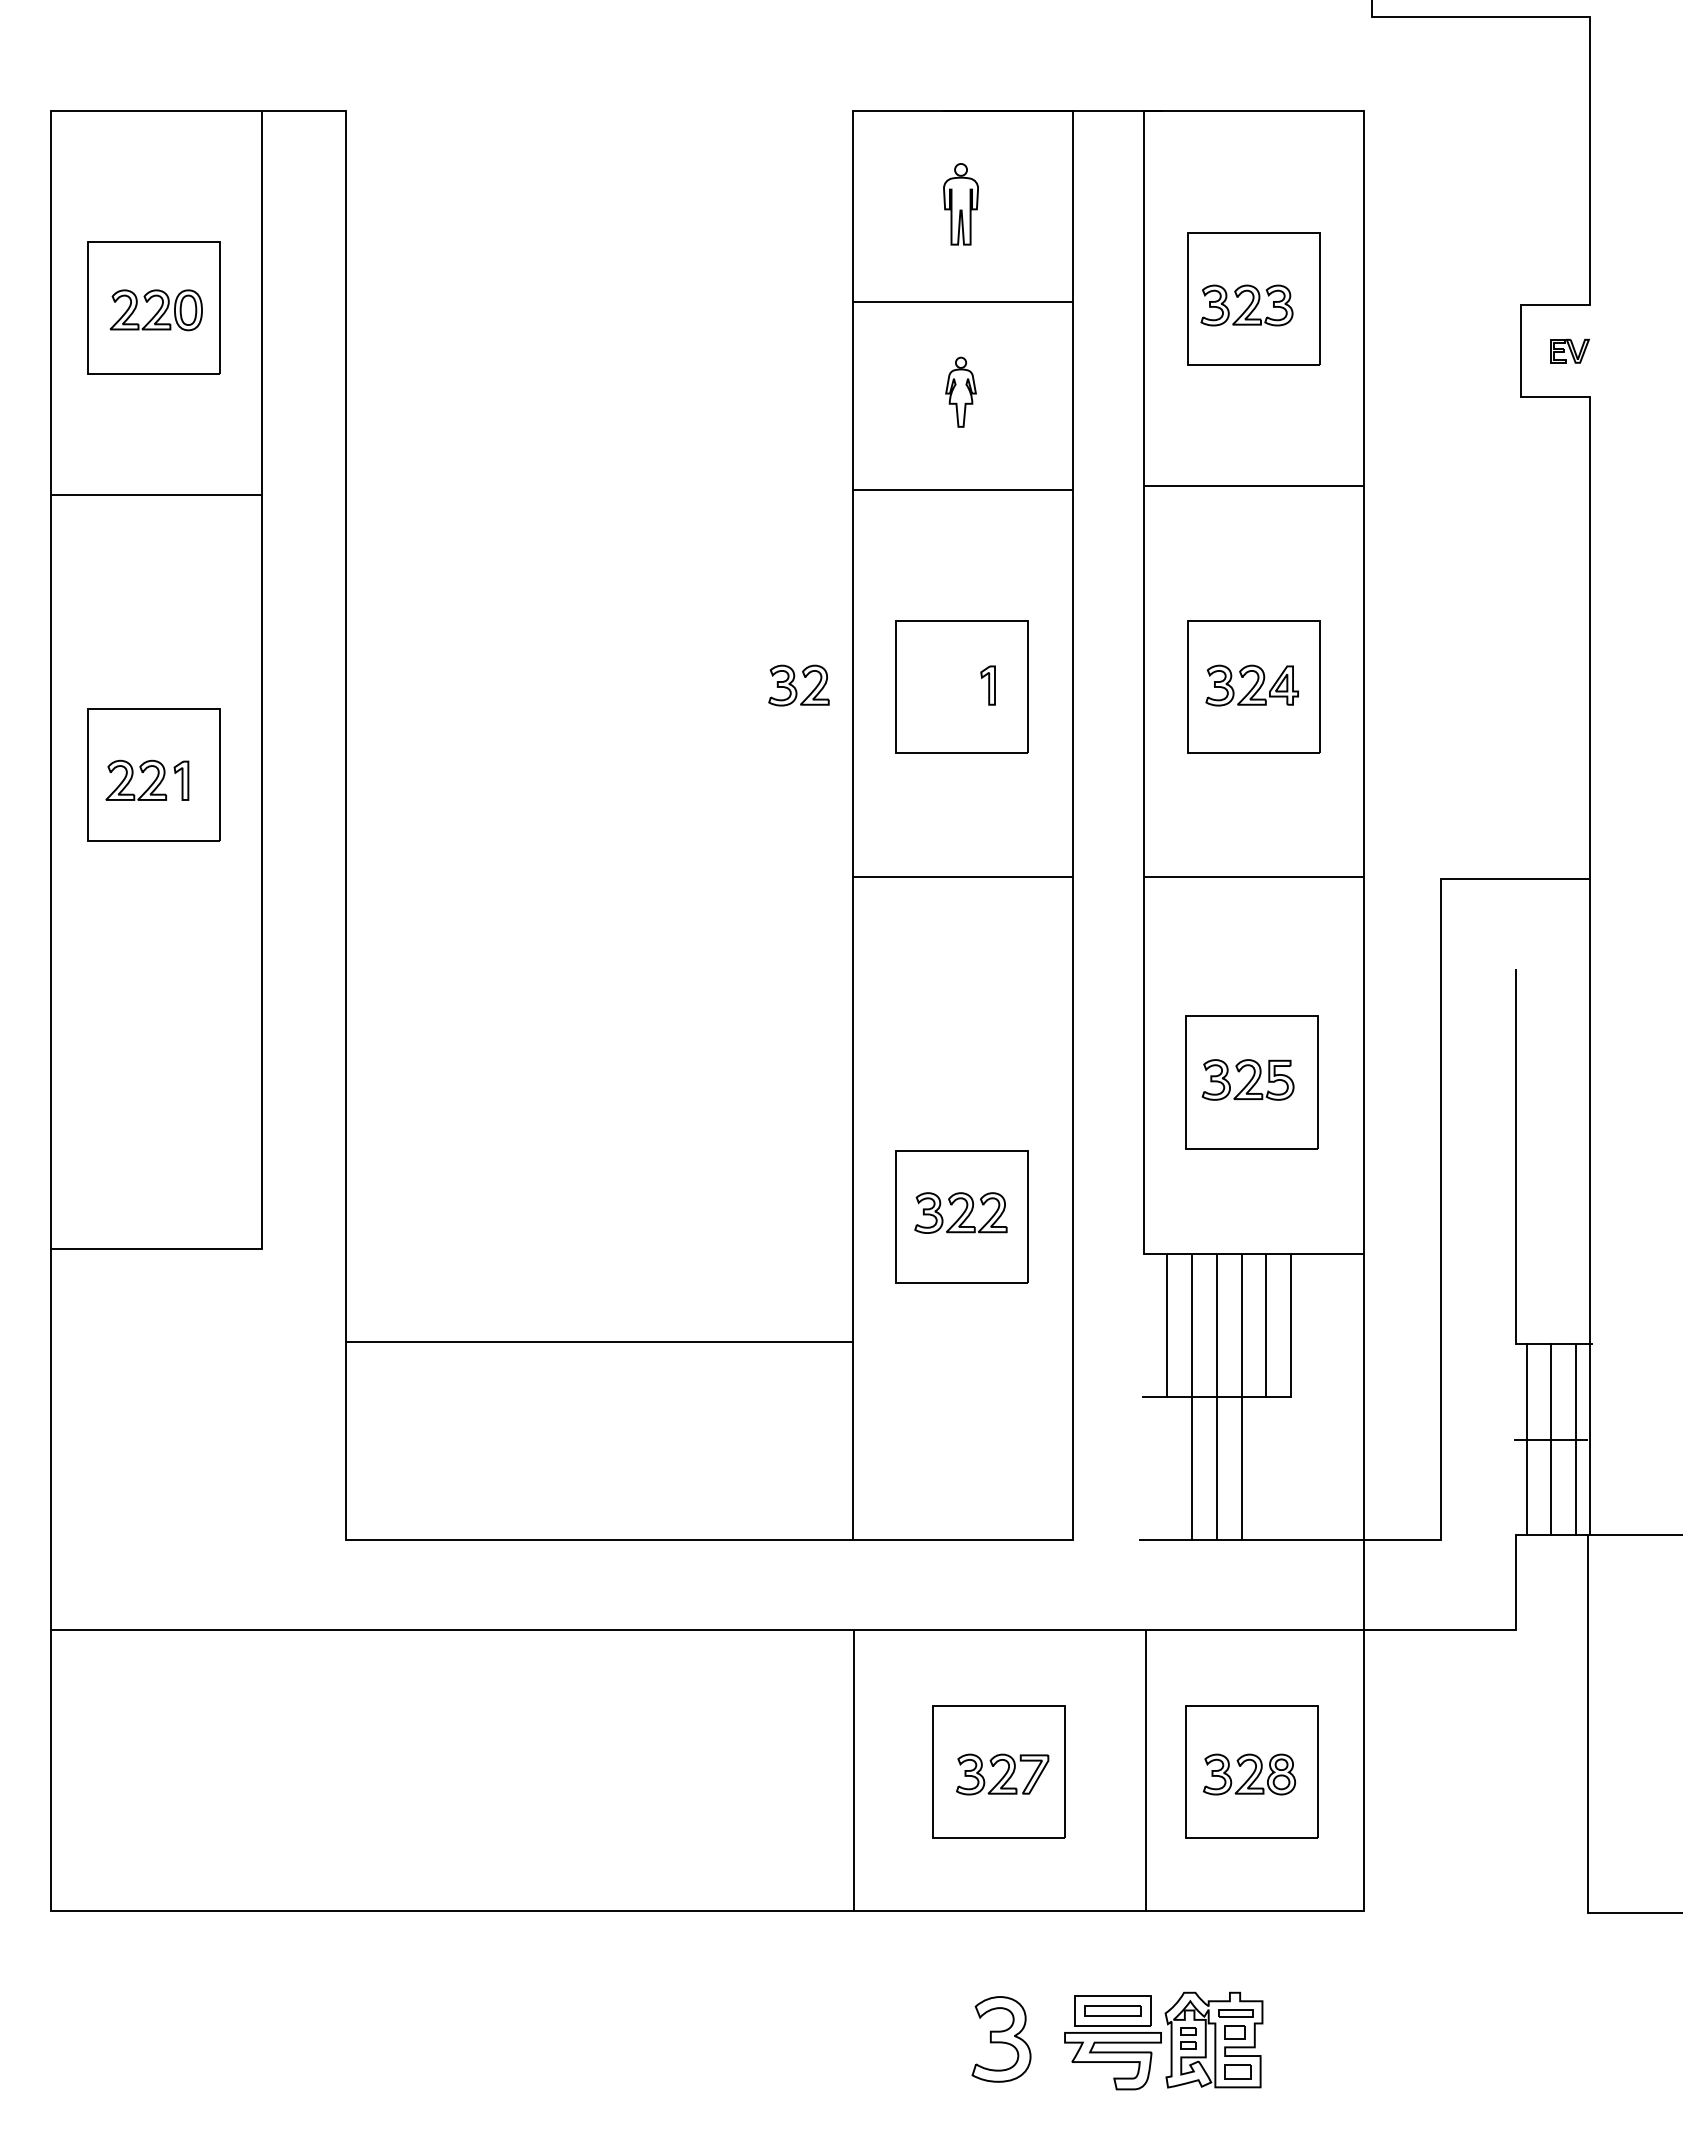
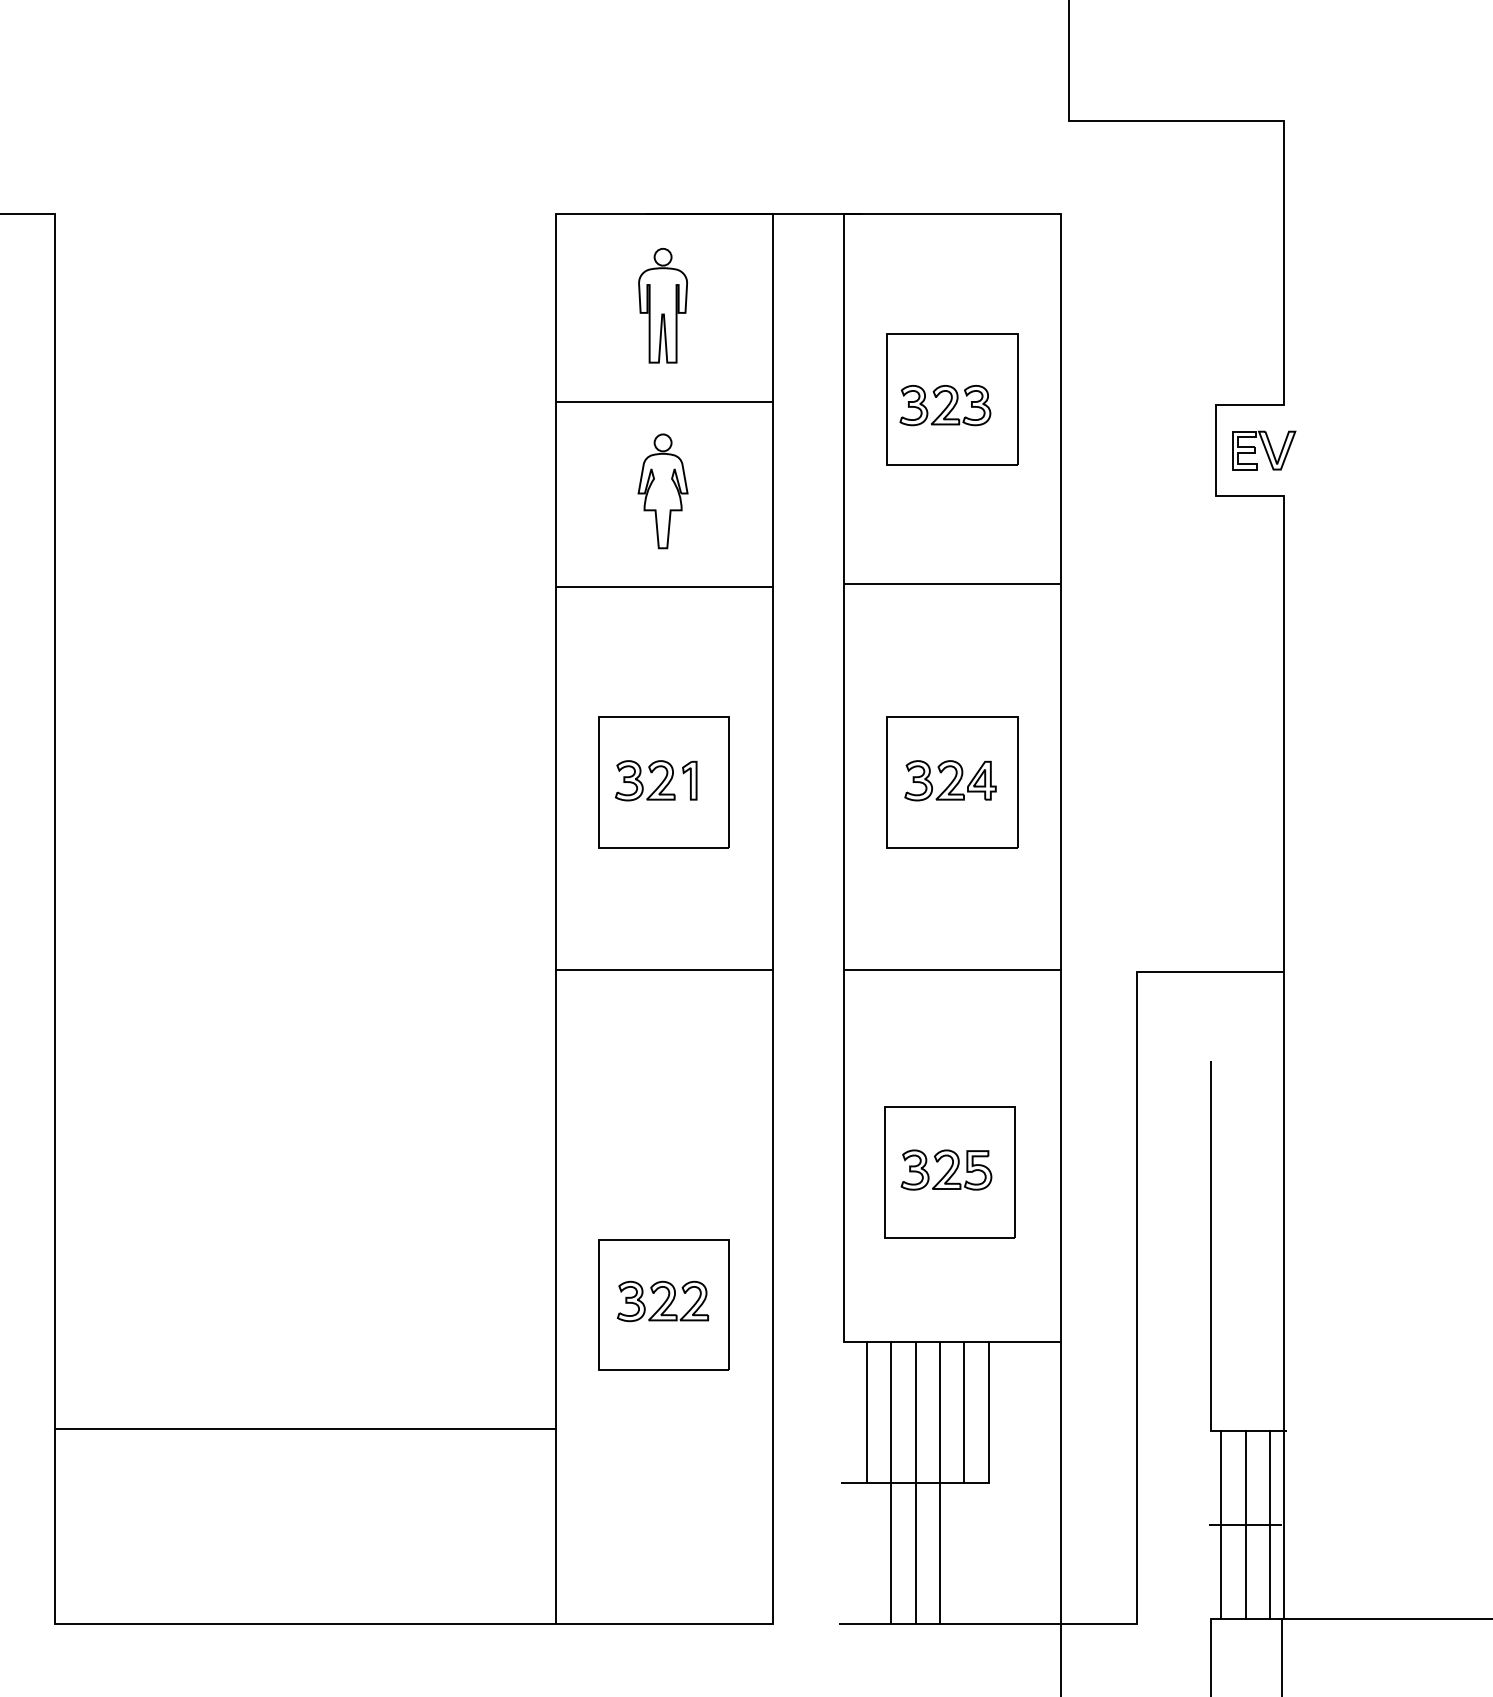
part: (960, 203) -> (662, 304), size x1.43
part: (1569, 351) -> (1263, 450), size x1.67
part: (960, 391) -> (662, 490), size x1.67
part: (798, 685) -> (644, 780), moved

